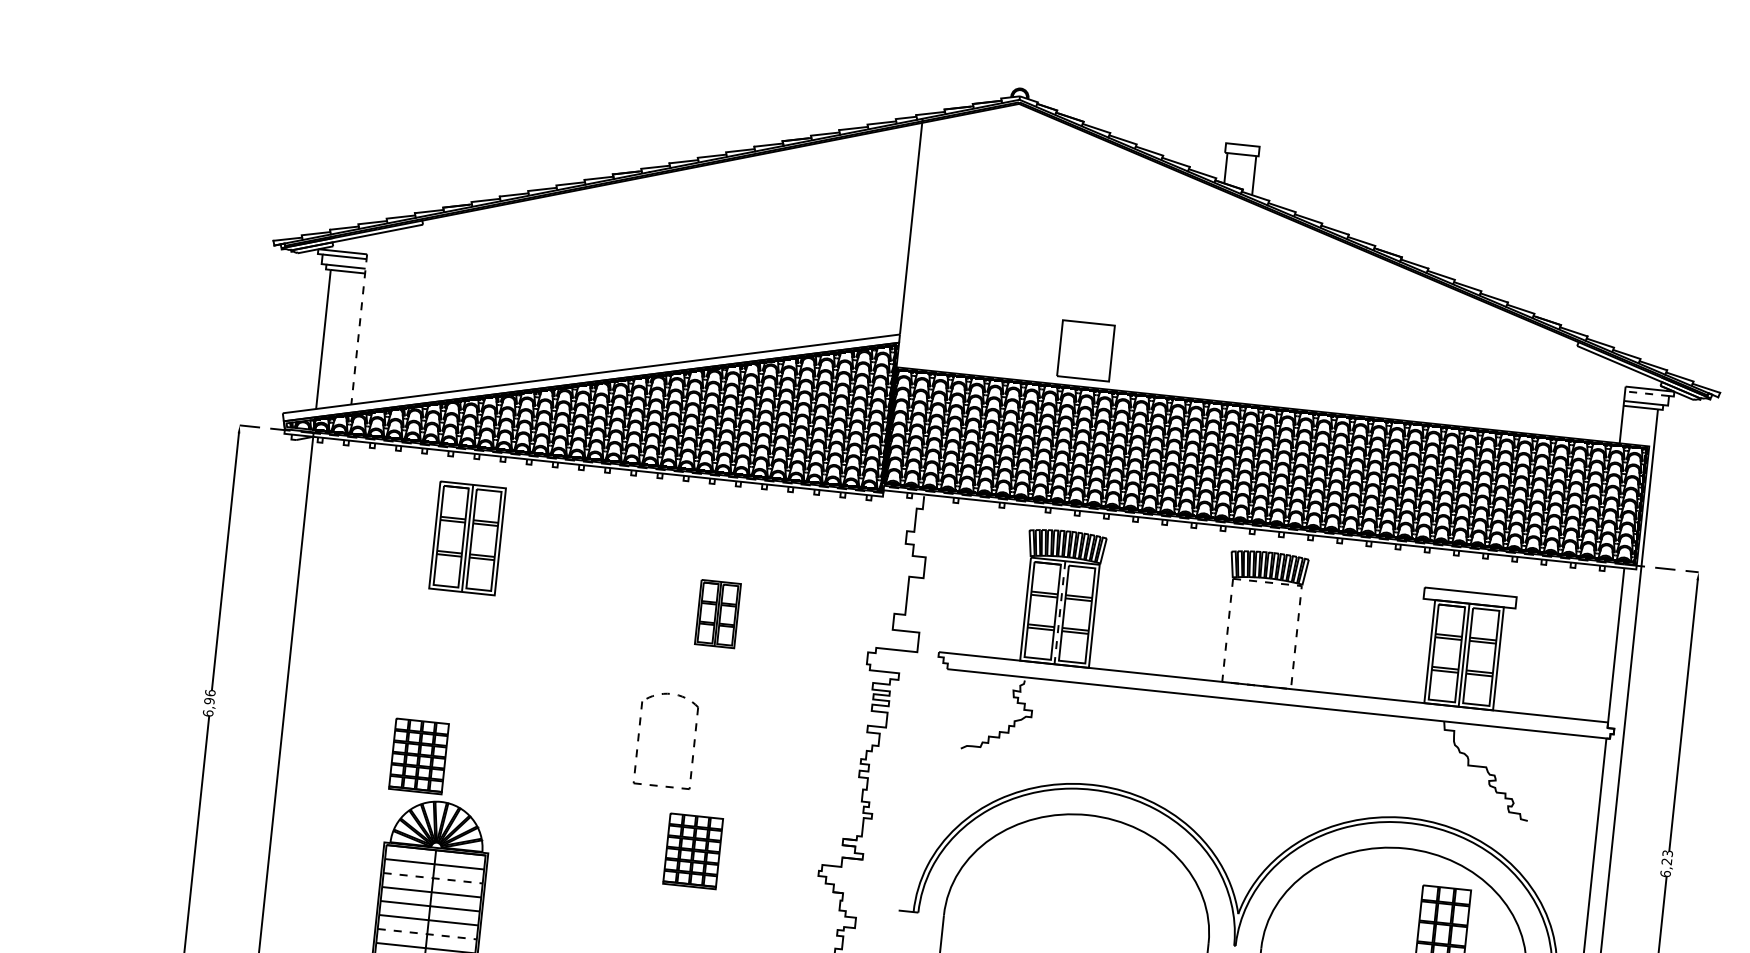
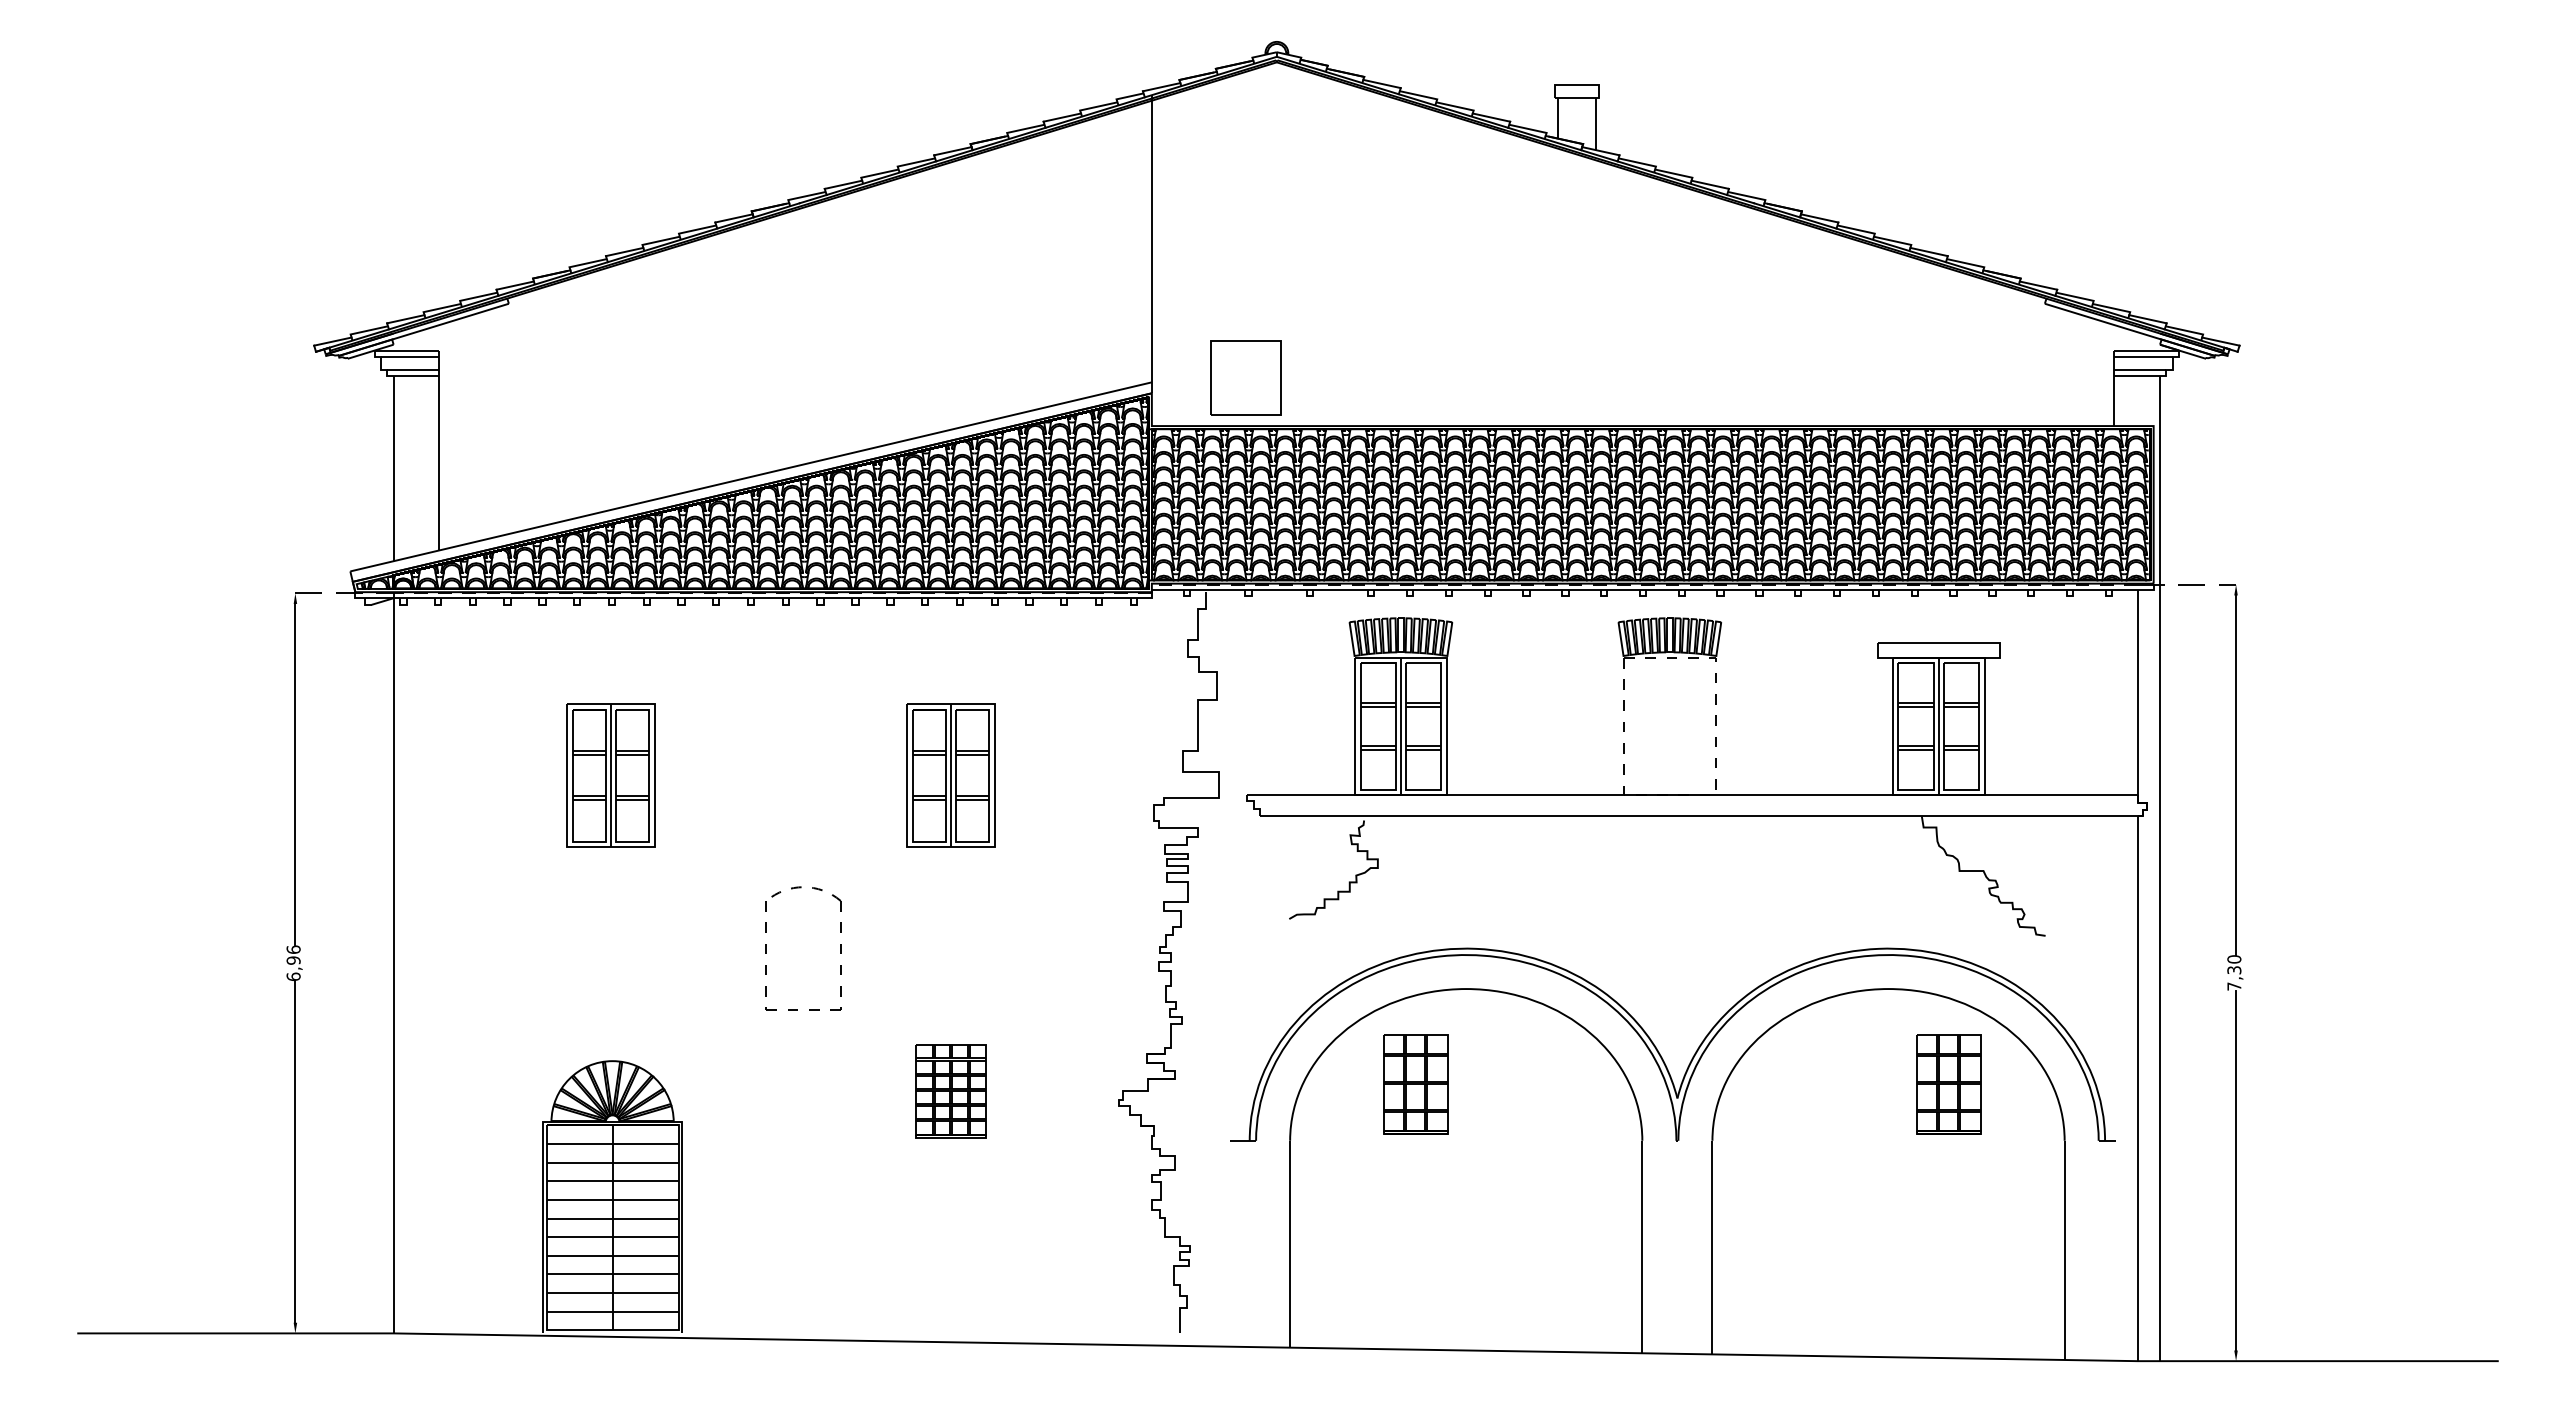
line: (359, 329) -> (439, 450), dashed -> solid
part: (1085, 350) -> (1245, 377), moved
line: (1647, 393) -> (2143, 356), dashed -> solid
part: (467, 538) -> (610, 775), moved
line: (1059, 612) -> (1400, 726), dashed -> solid
part: (717, 614) -> (950, 775), size x1.67
part: (638, 737) -> (766, 948), moved
part: (418, 756) -> (576, 1004), removed
text: (1666, 863) -> (2234, 972), 6,23 -> 7,30
line: (433, 878) -> (612, 1162), dashed -> solid
part: (1042, 882) -> (1415, 1084), added
line: (427, 934) -> (612, 1237), dashed -> solid

